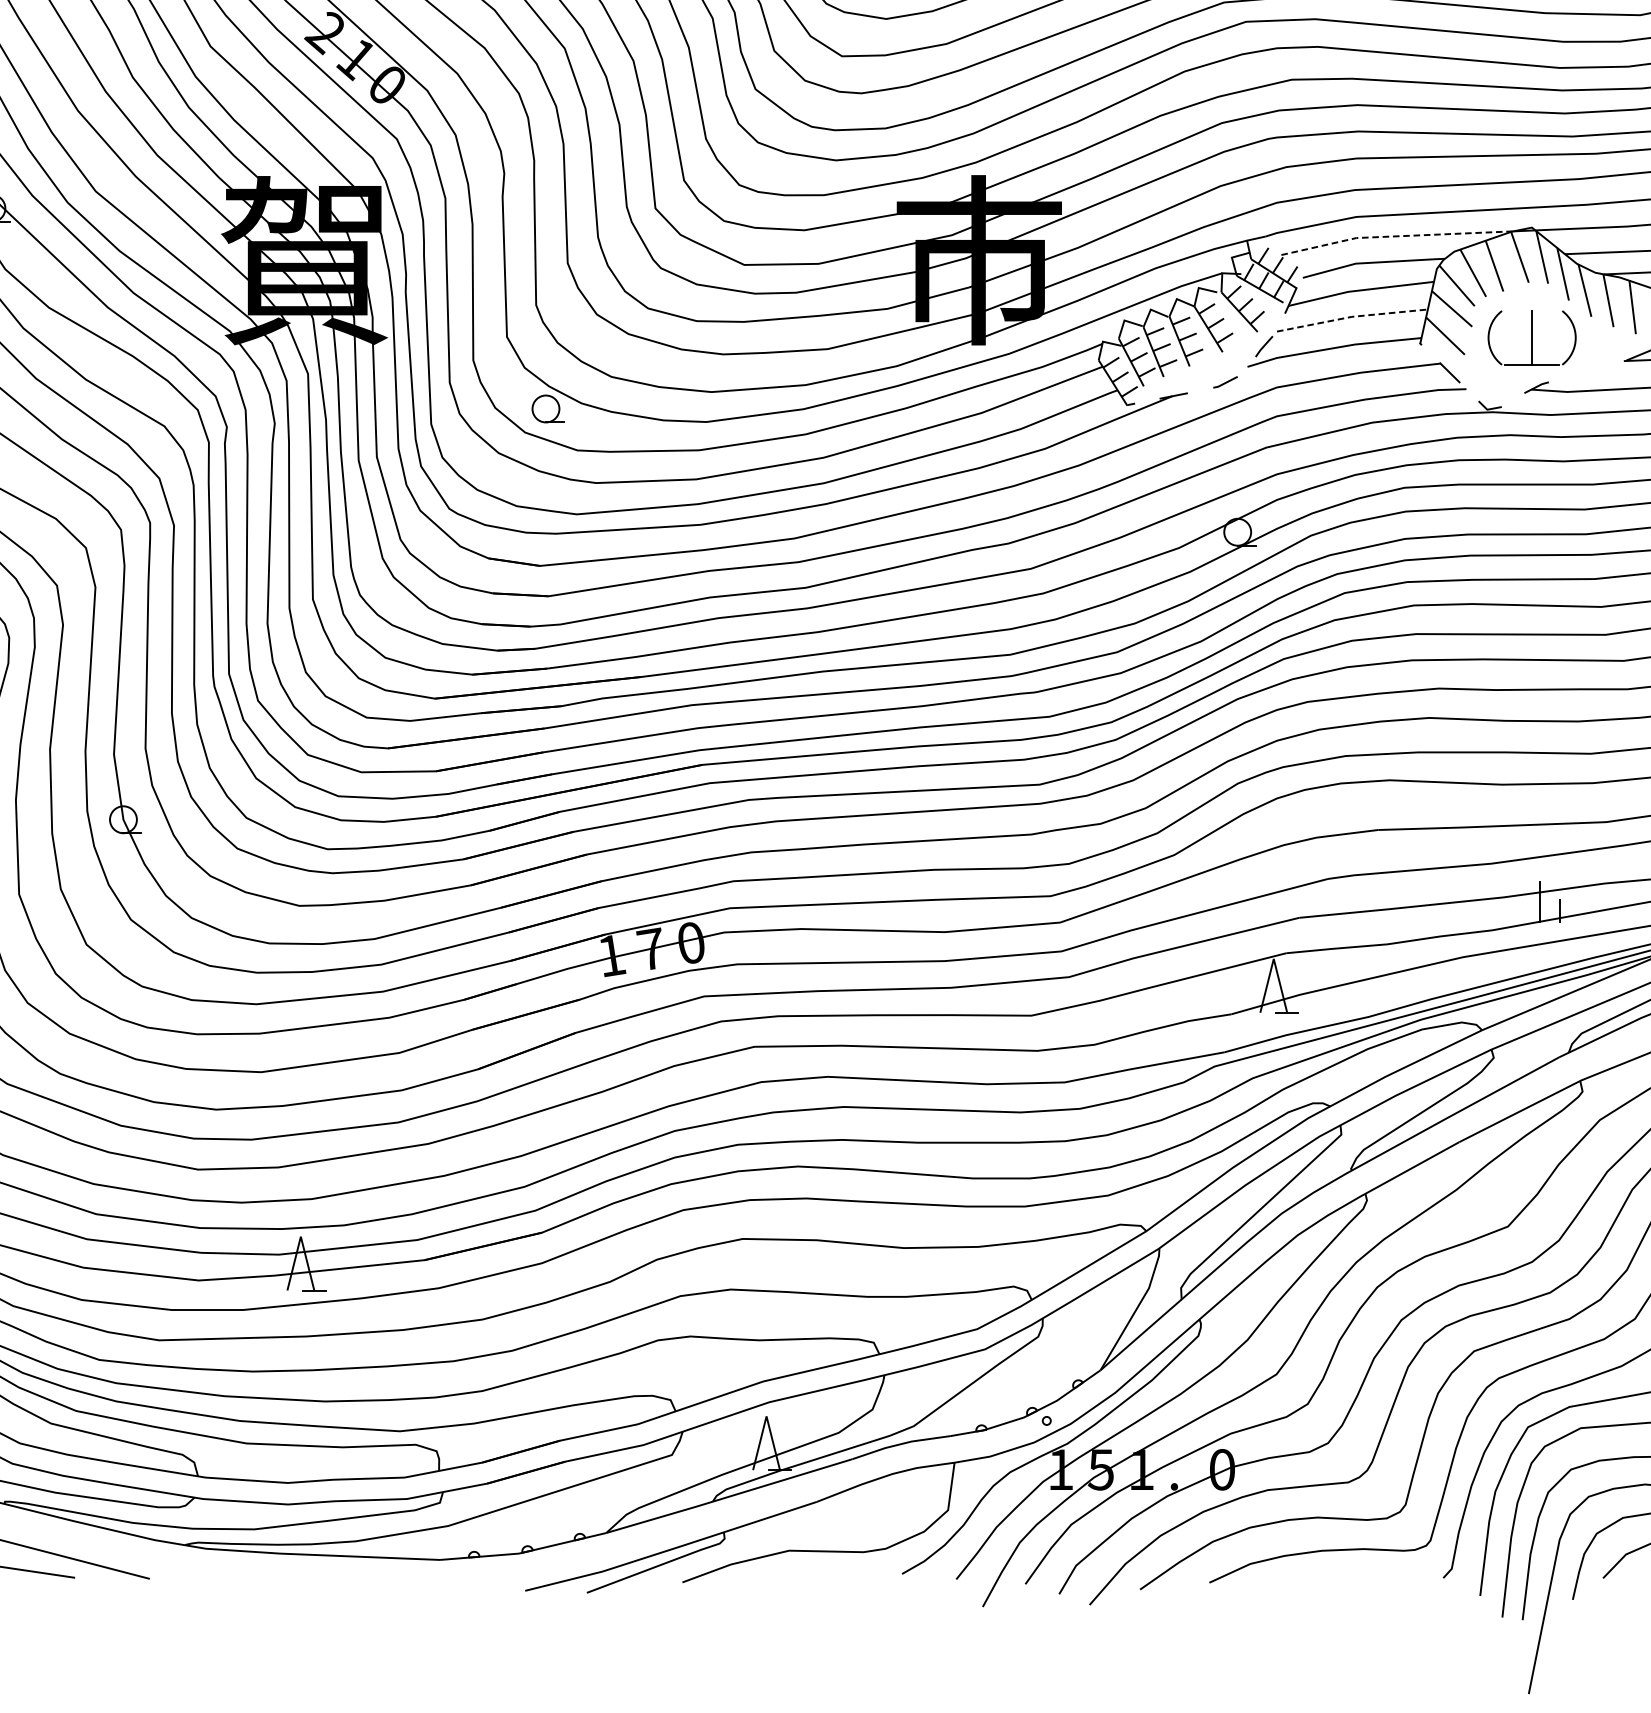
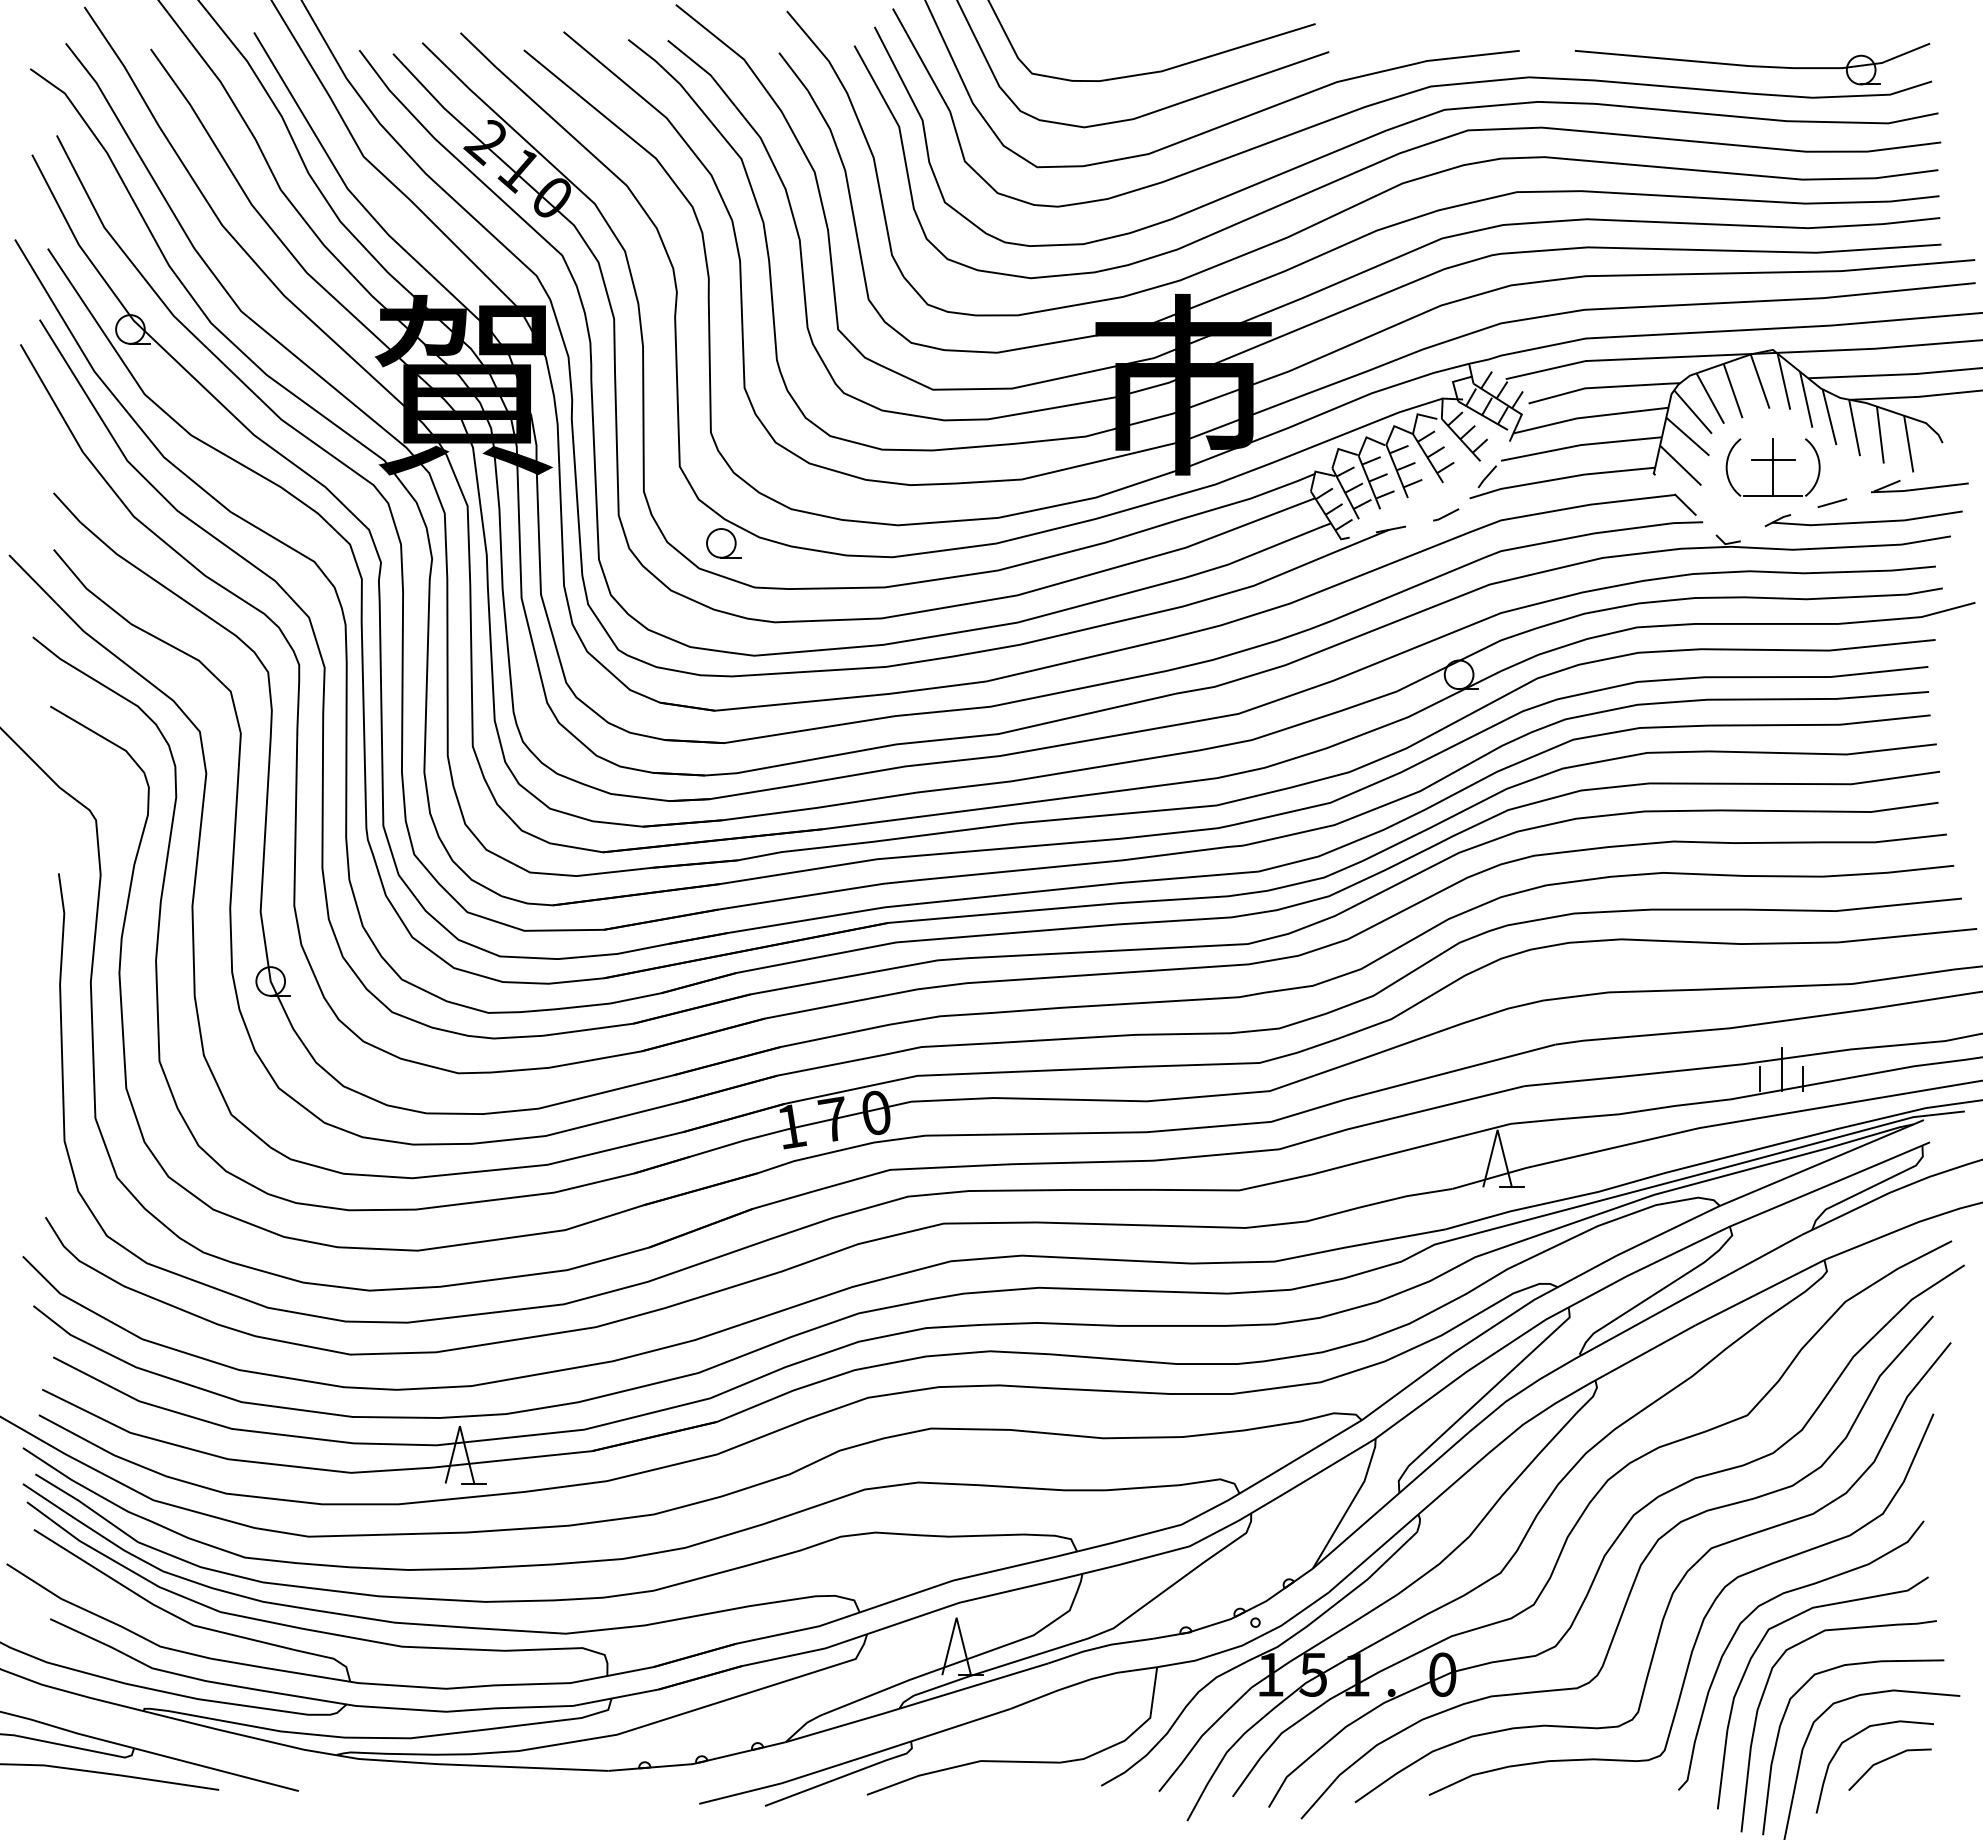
line: (1395, 236) -> (1627, 359), dashed -> solid
line: (1351, 317) -> (1580, 445), dashed -> solid
line: (1531, 331) -> (1772, 460), added
line: (1587, 371) -> (1832, 503), added
line: (1520, 910) -> (1760, 1078), added

